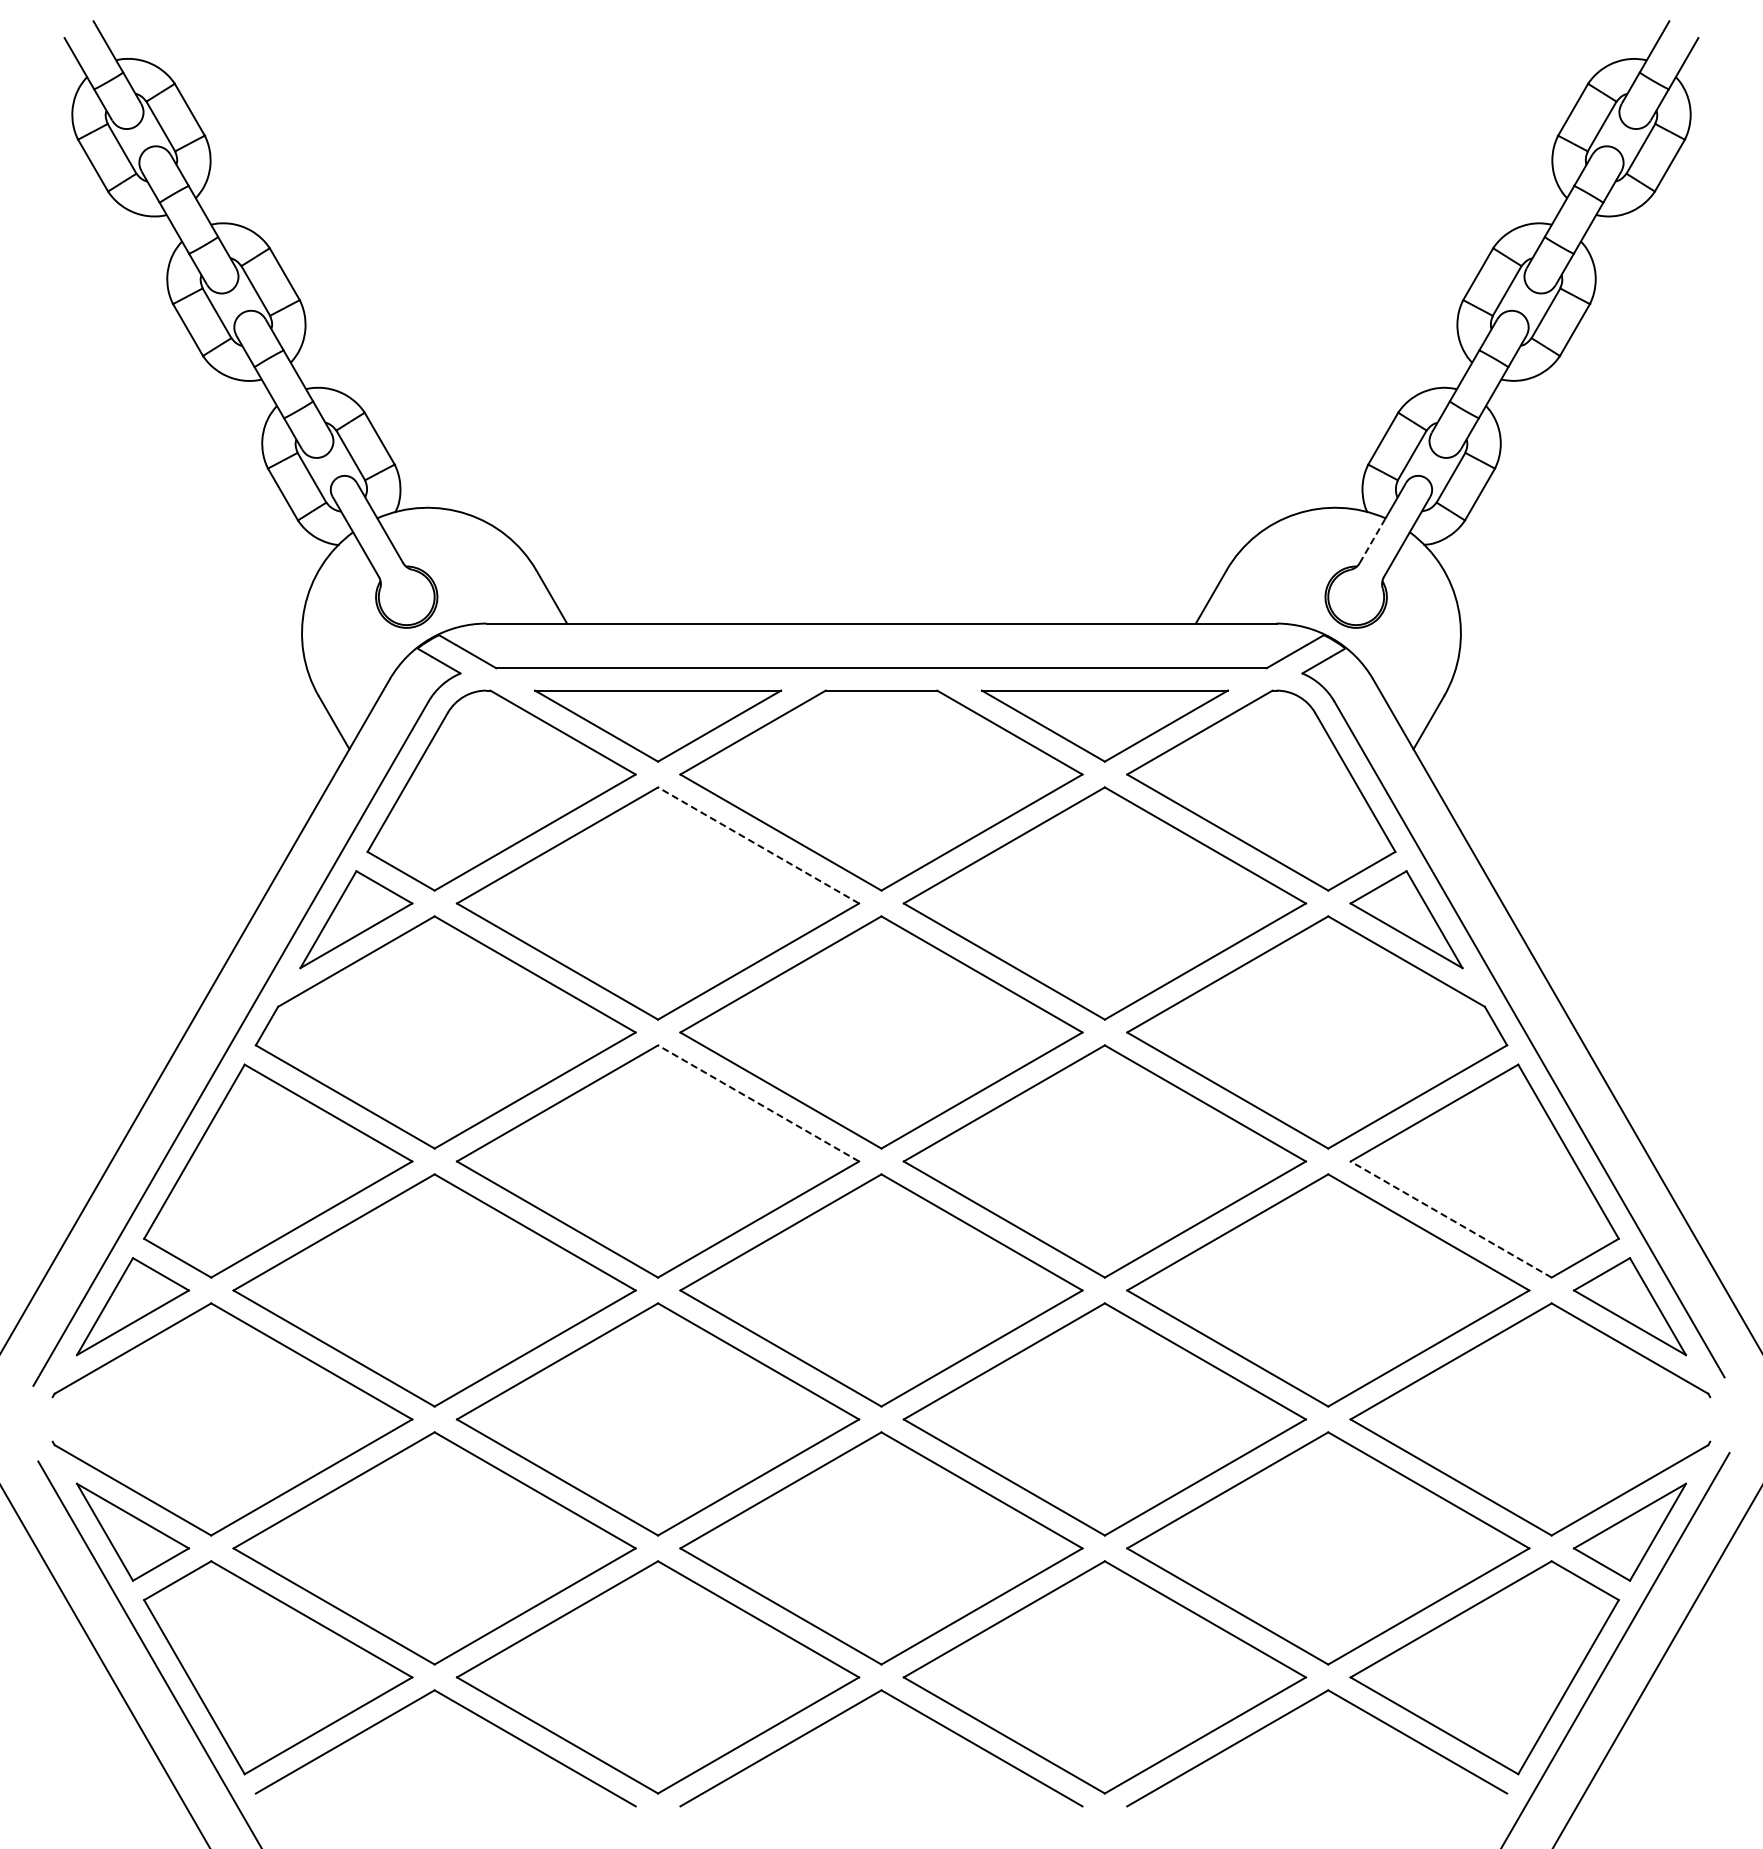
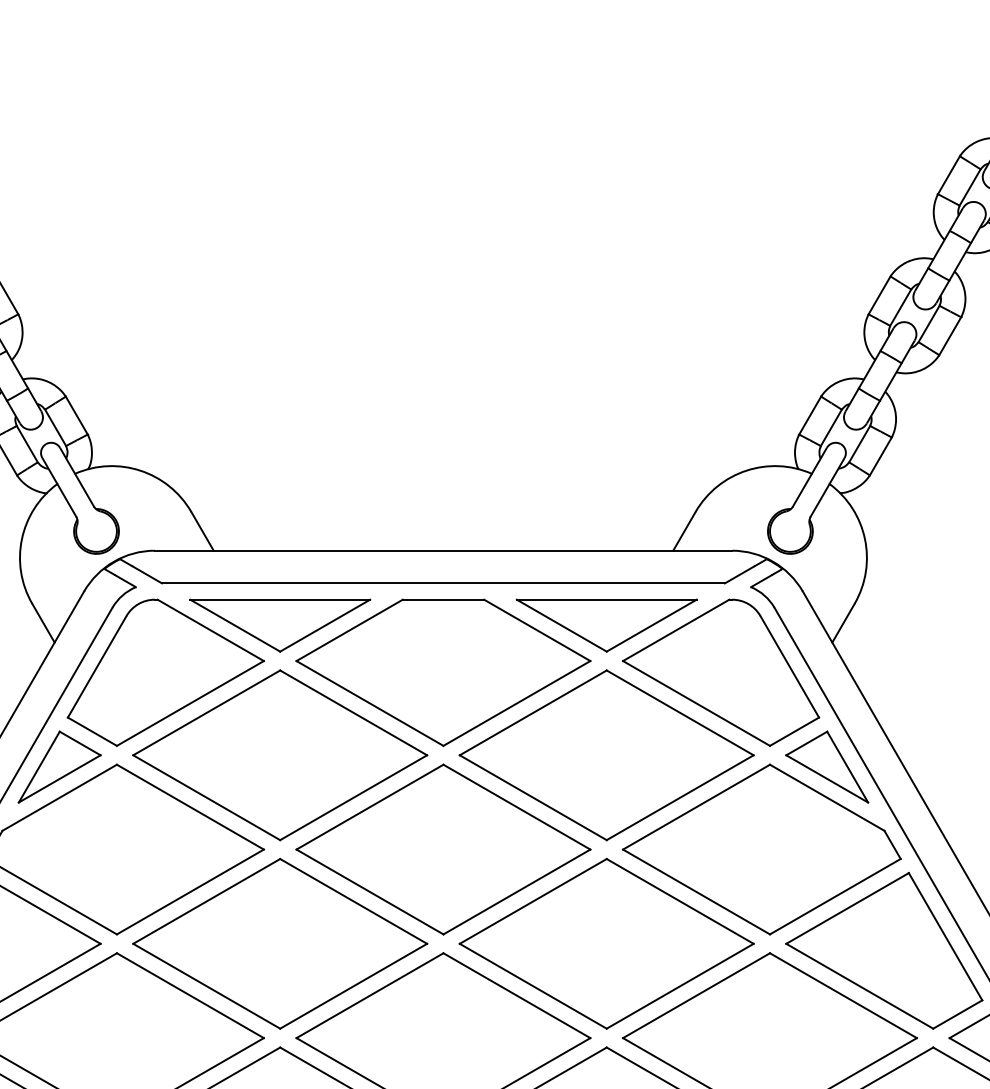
line: (1372, 540) -> (802, 490), dashed -> solid
line: (758, 845) -> (353, 712), dashed -> solid
line: (758, 1103) -> (353, 901), dashed -> solid
line: (1450, 1219) -> (859, 986), dashed -> solid

